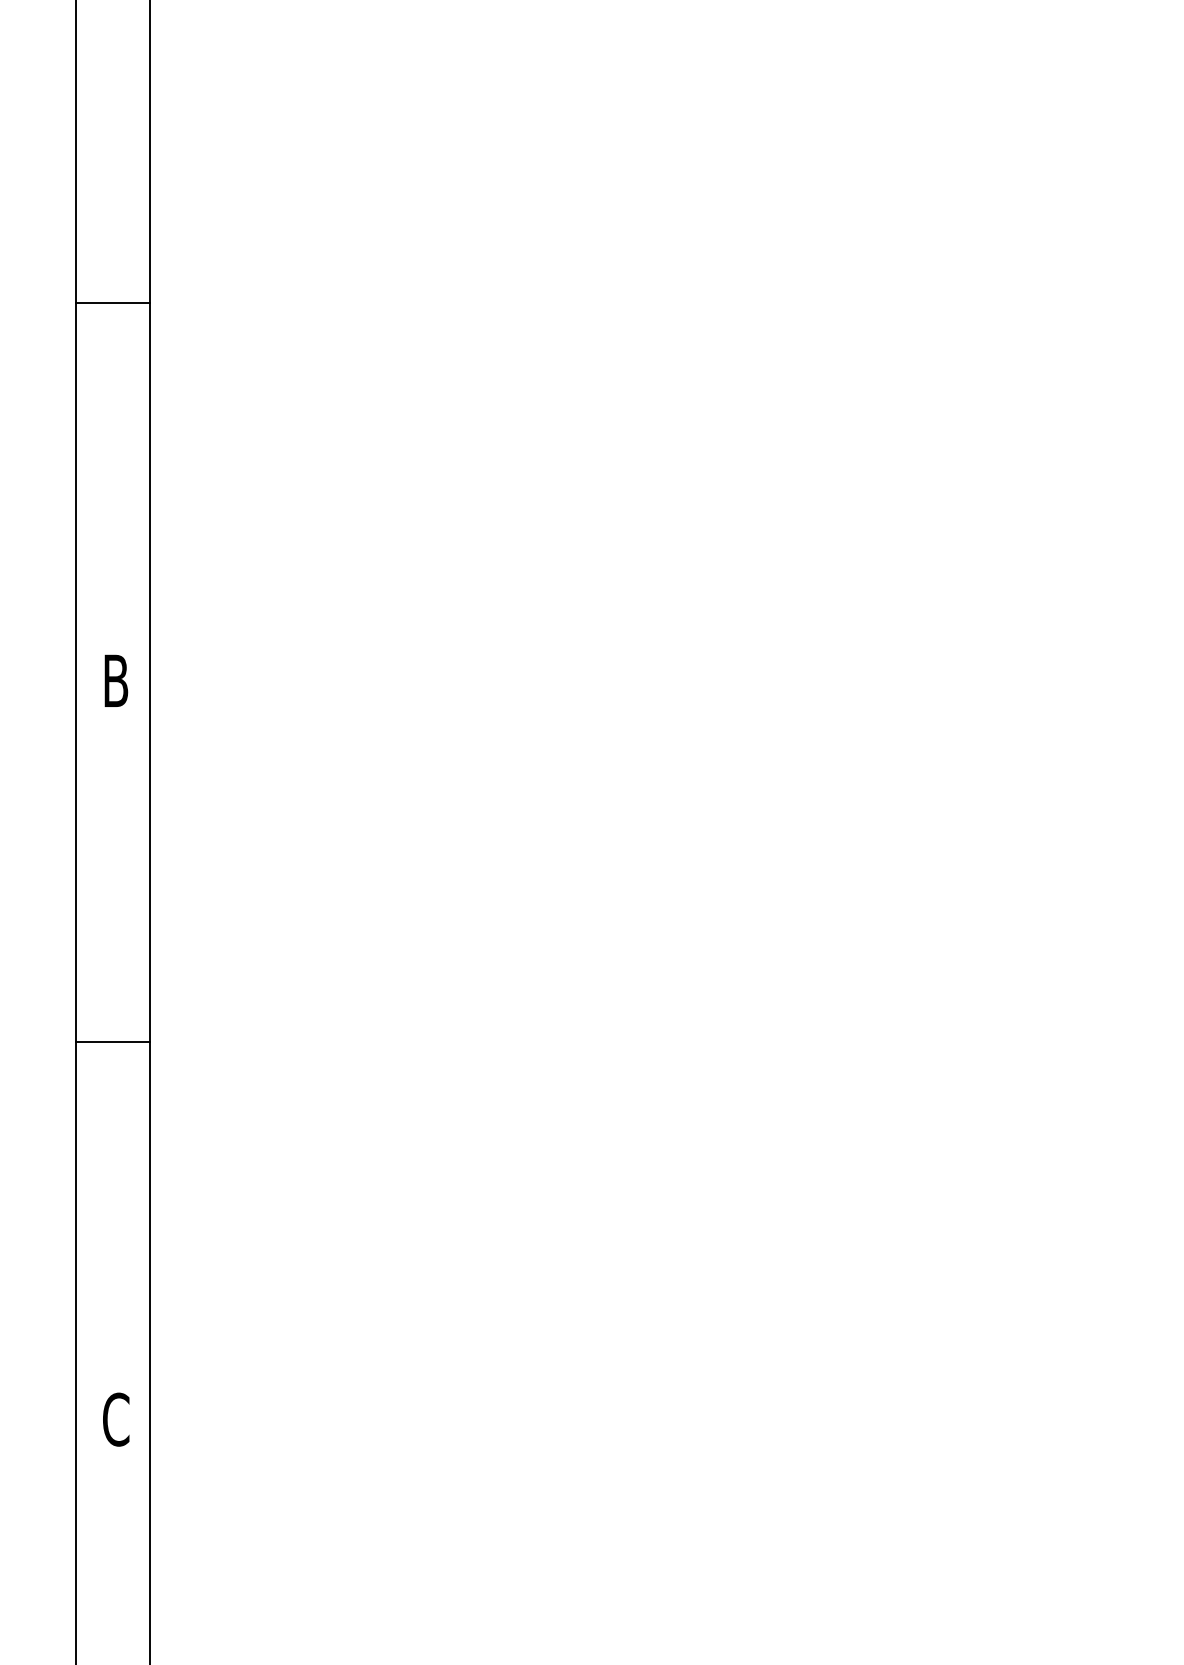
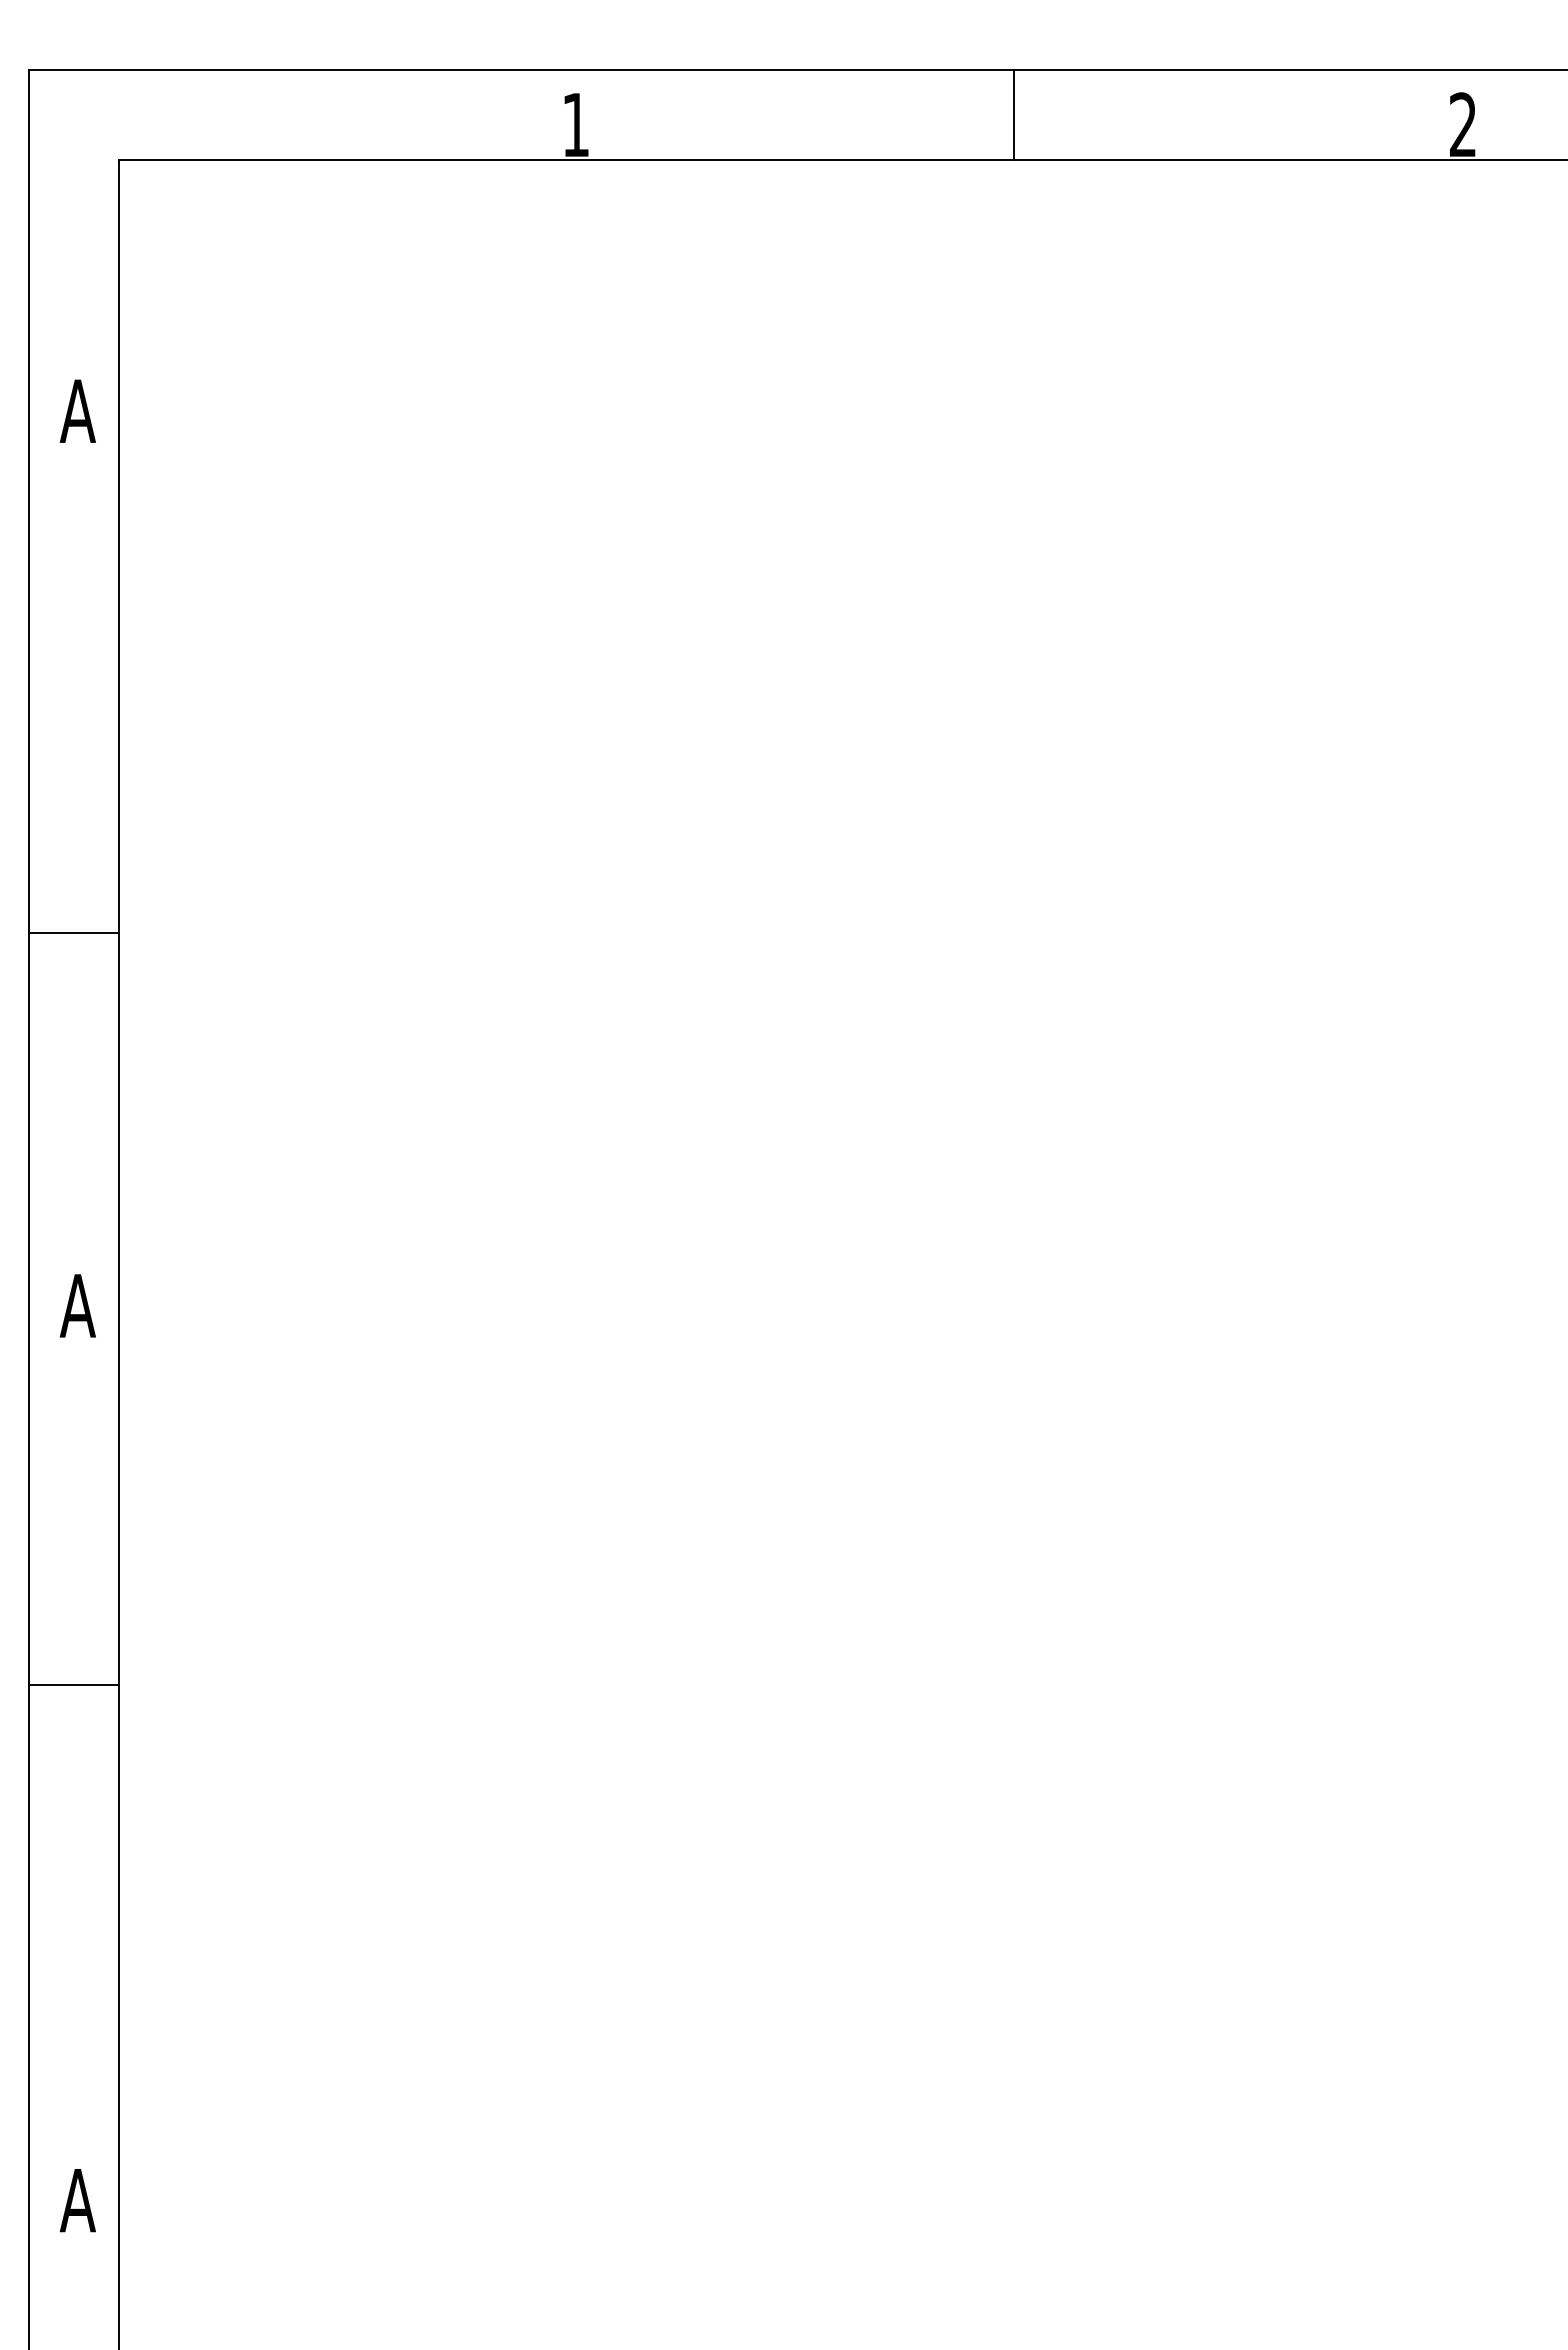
line: (112, 303) -> (73, 932), moved
text: (115, 680) -> (77, 1305), B -> A
line: (112, 1042) -> (73, 1685), moved
text: (115, 1419) -> (77, 2200), C -> A

